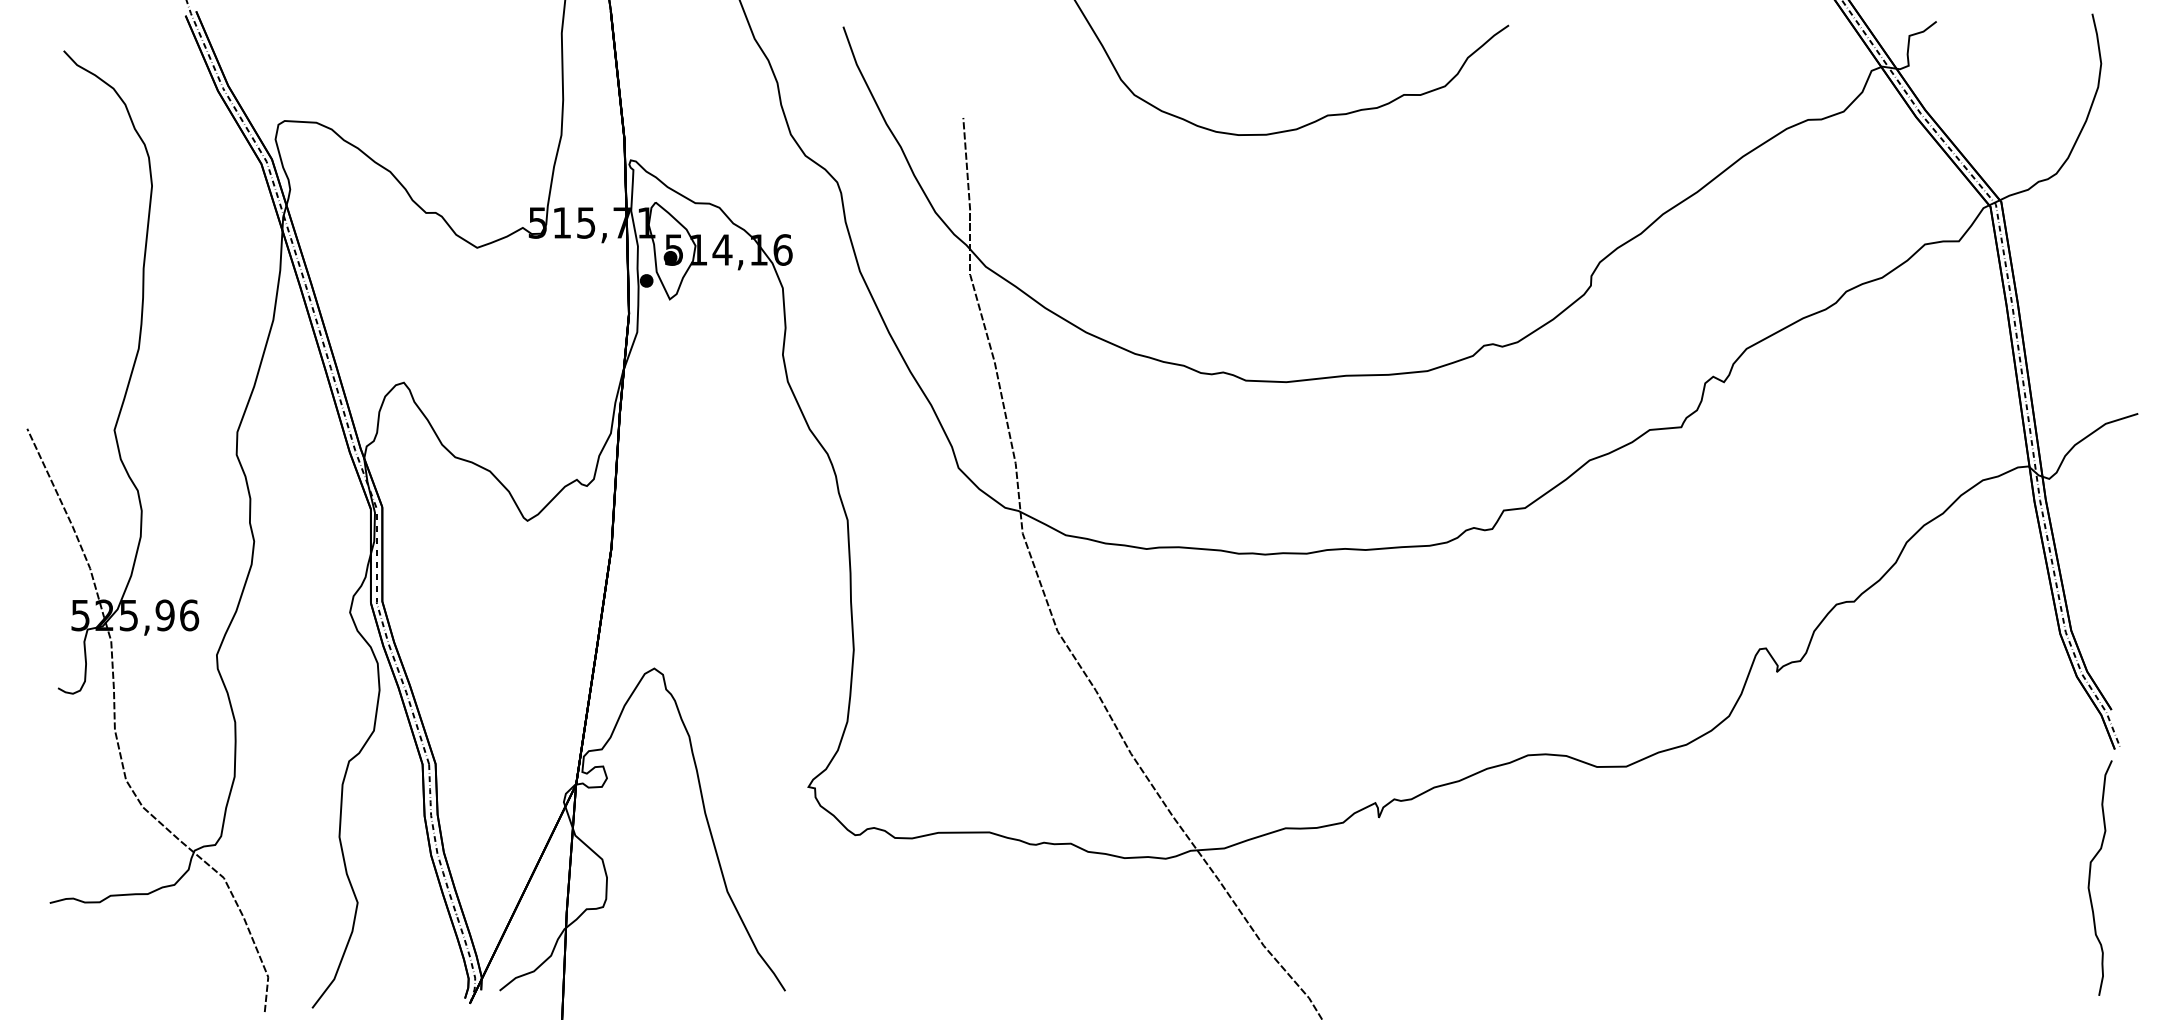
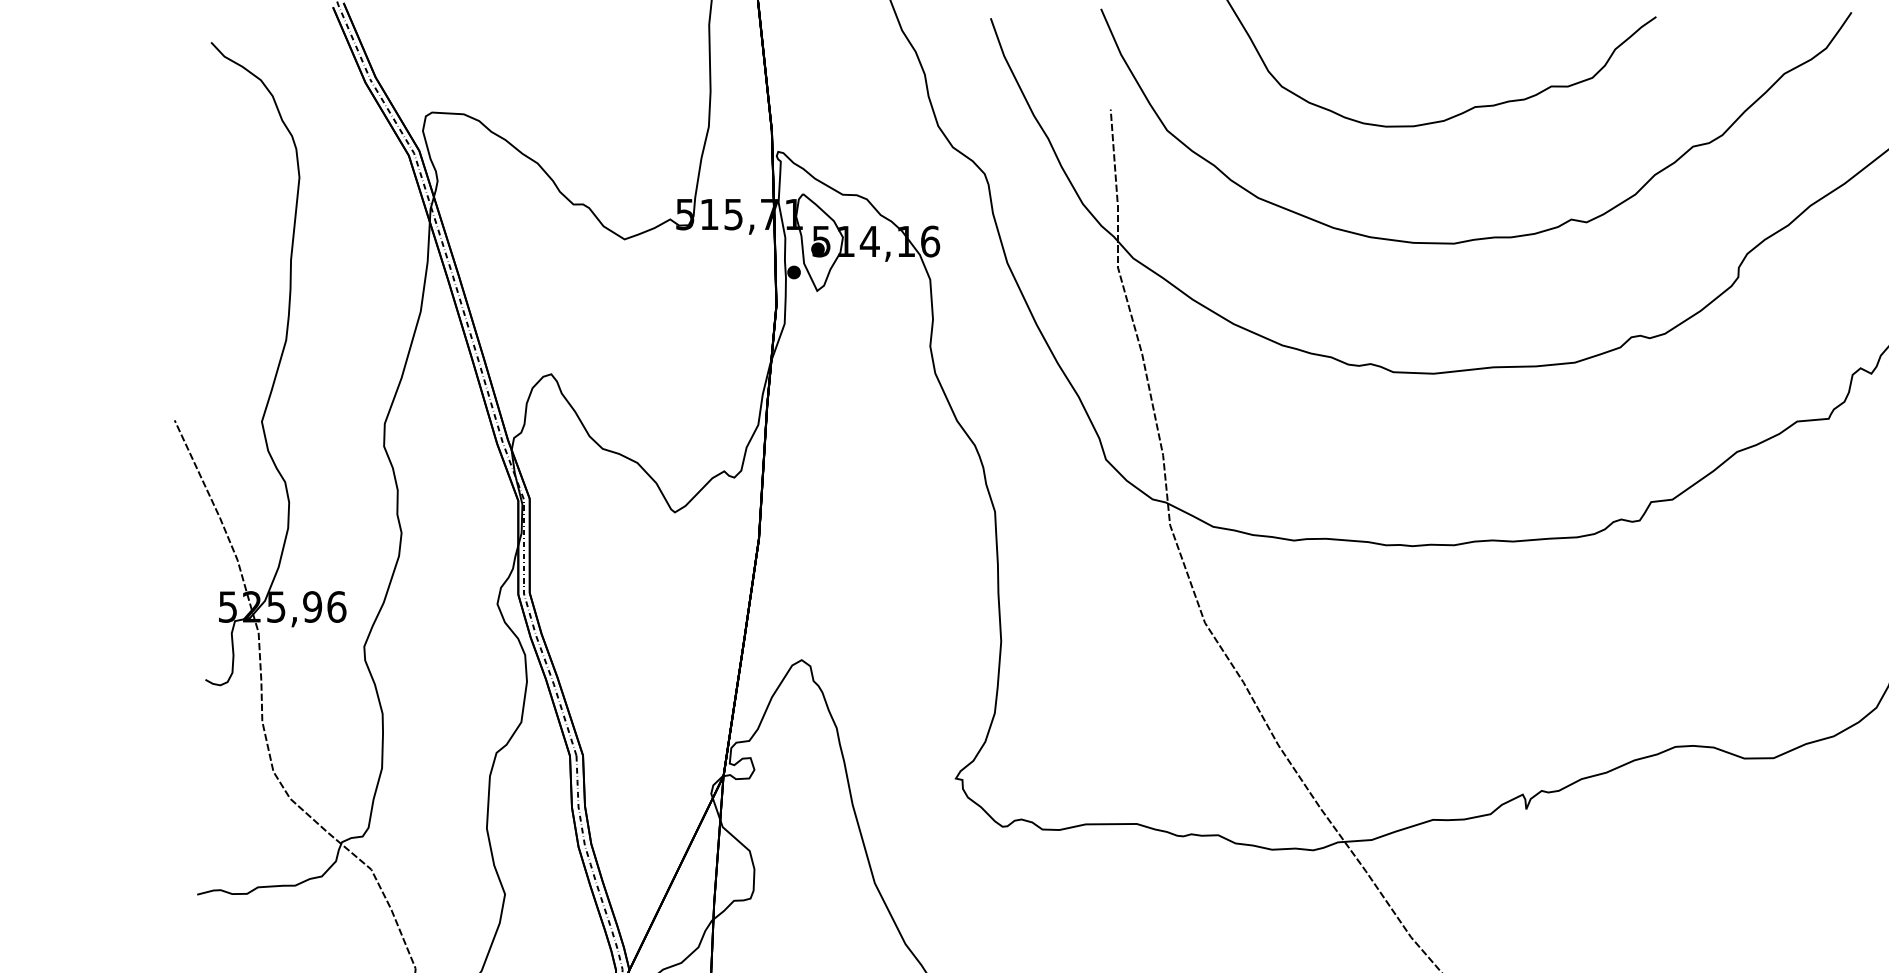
curve: (1339, 245) -> (1486, 237), added

